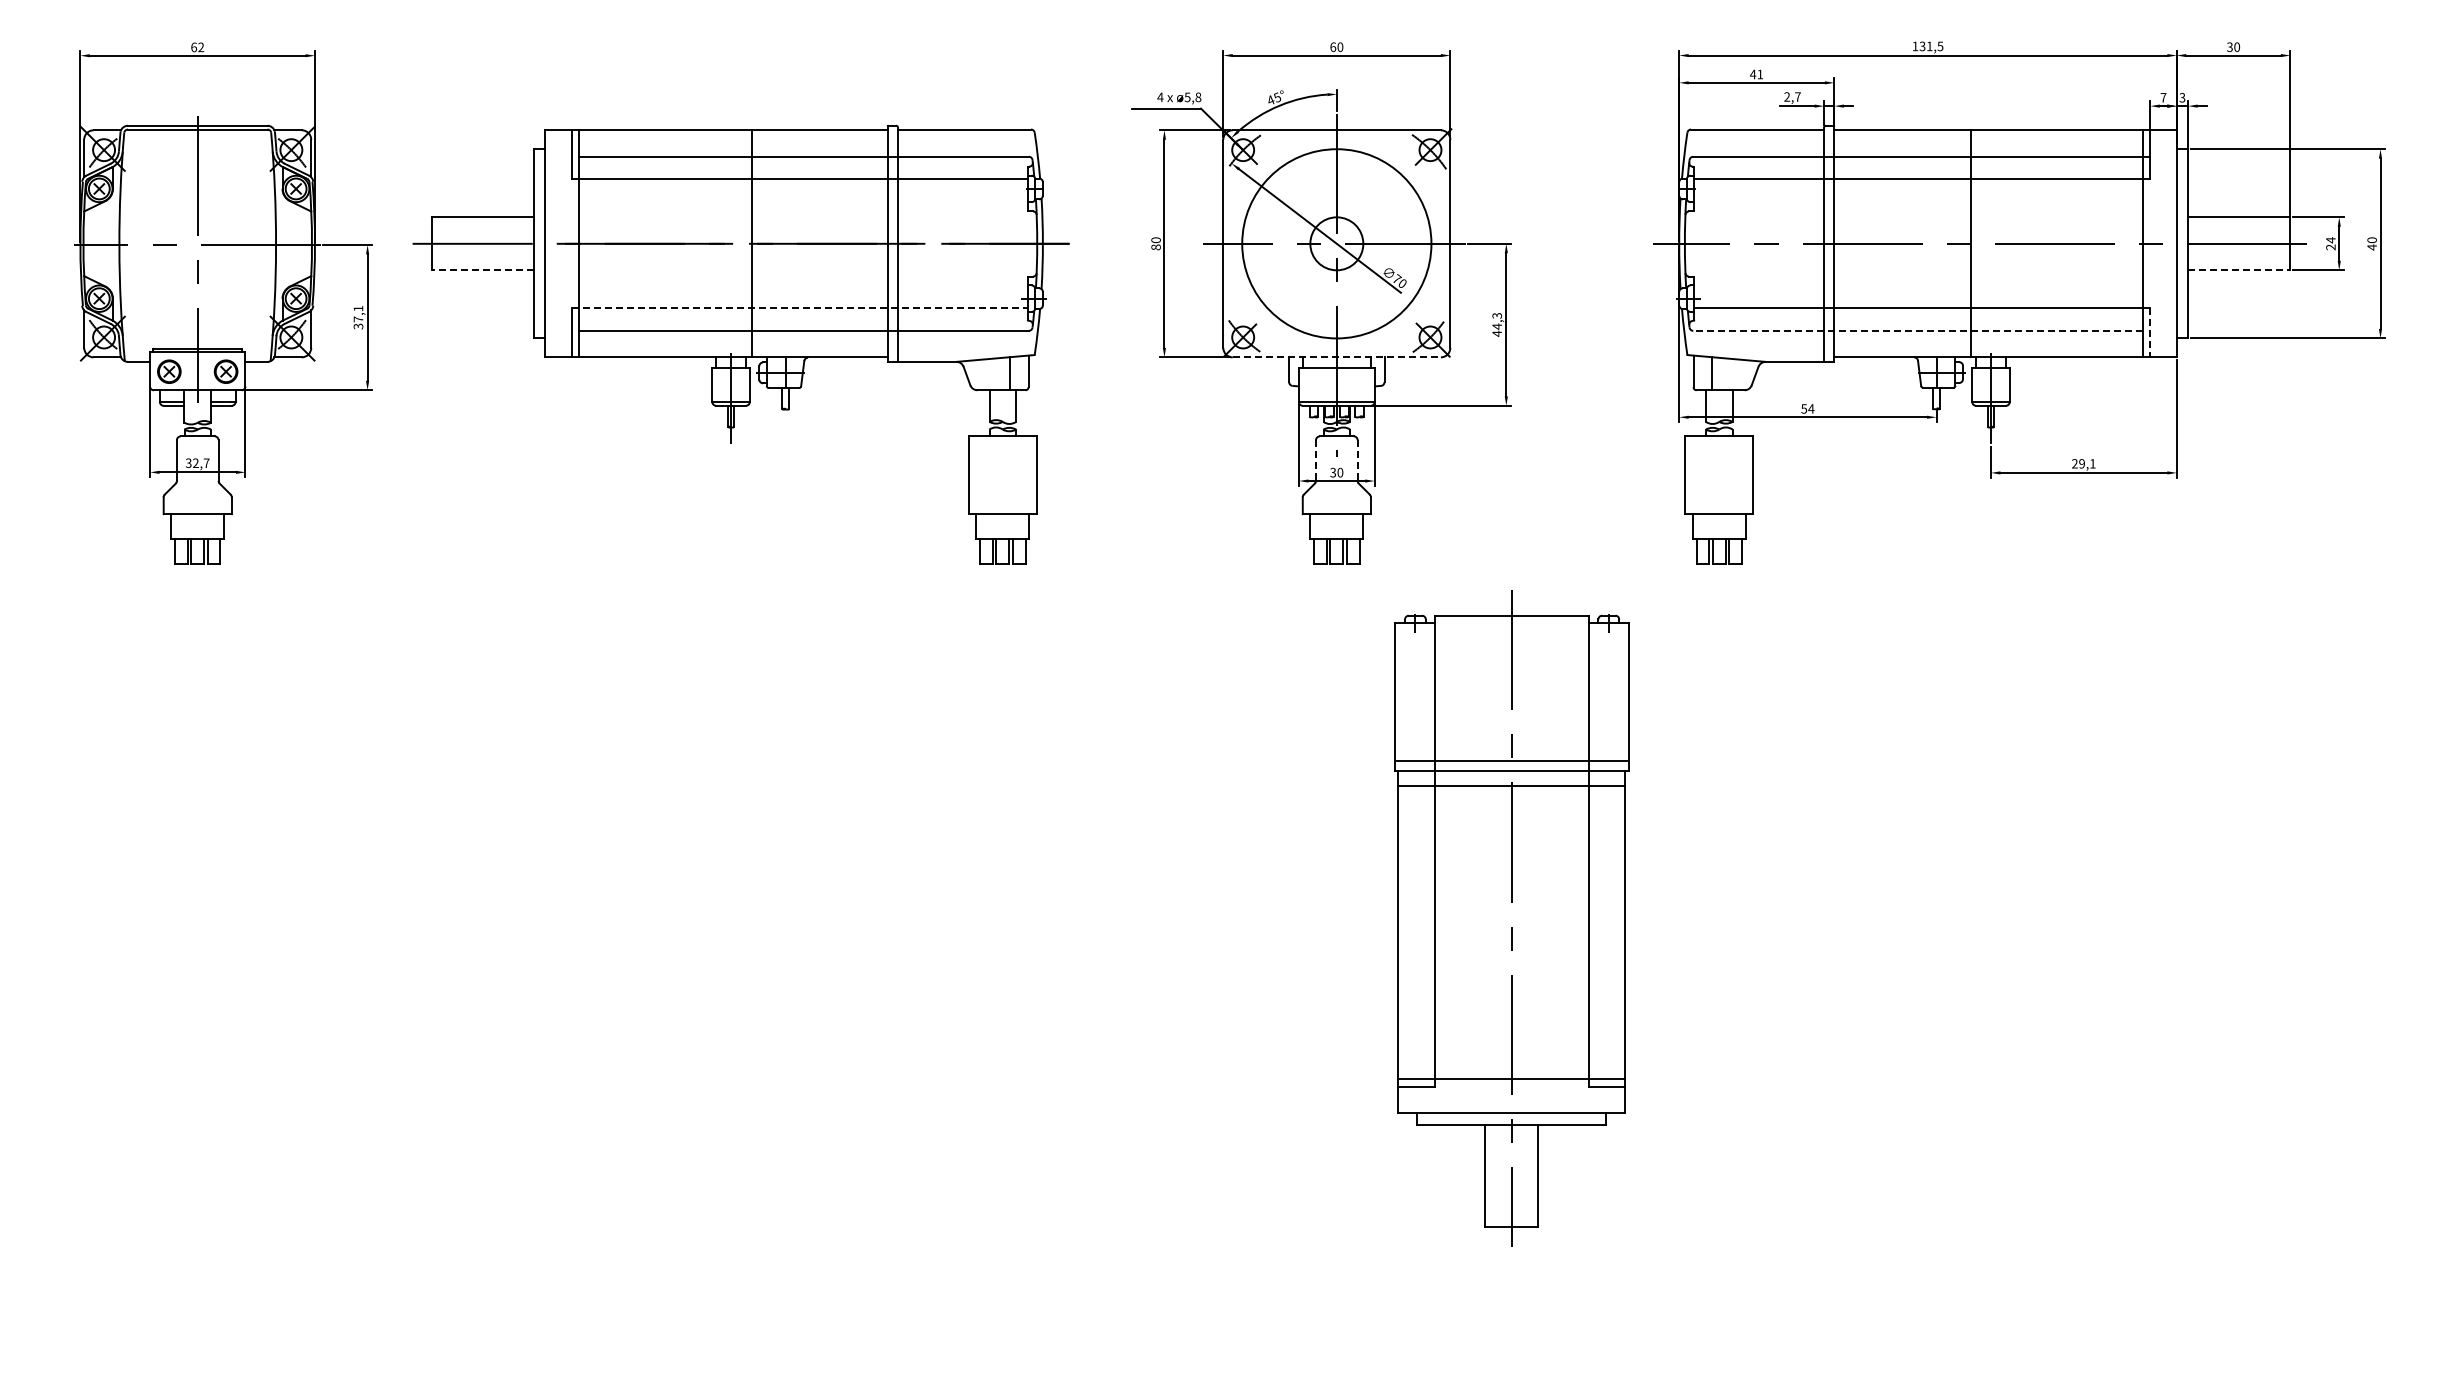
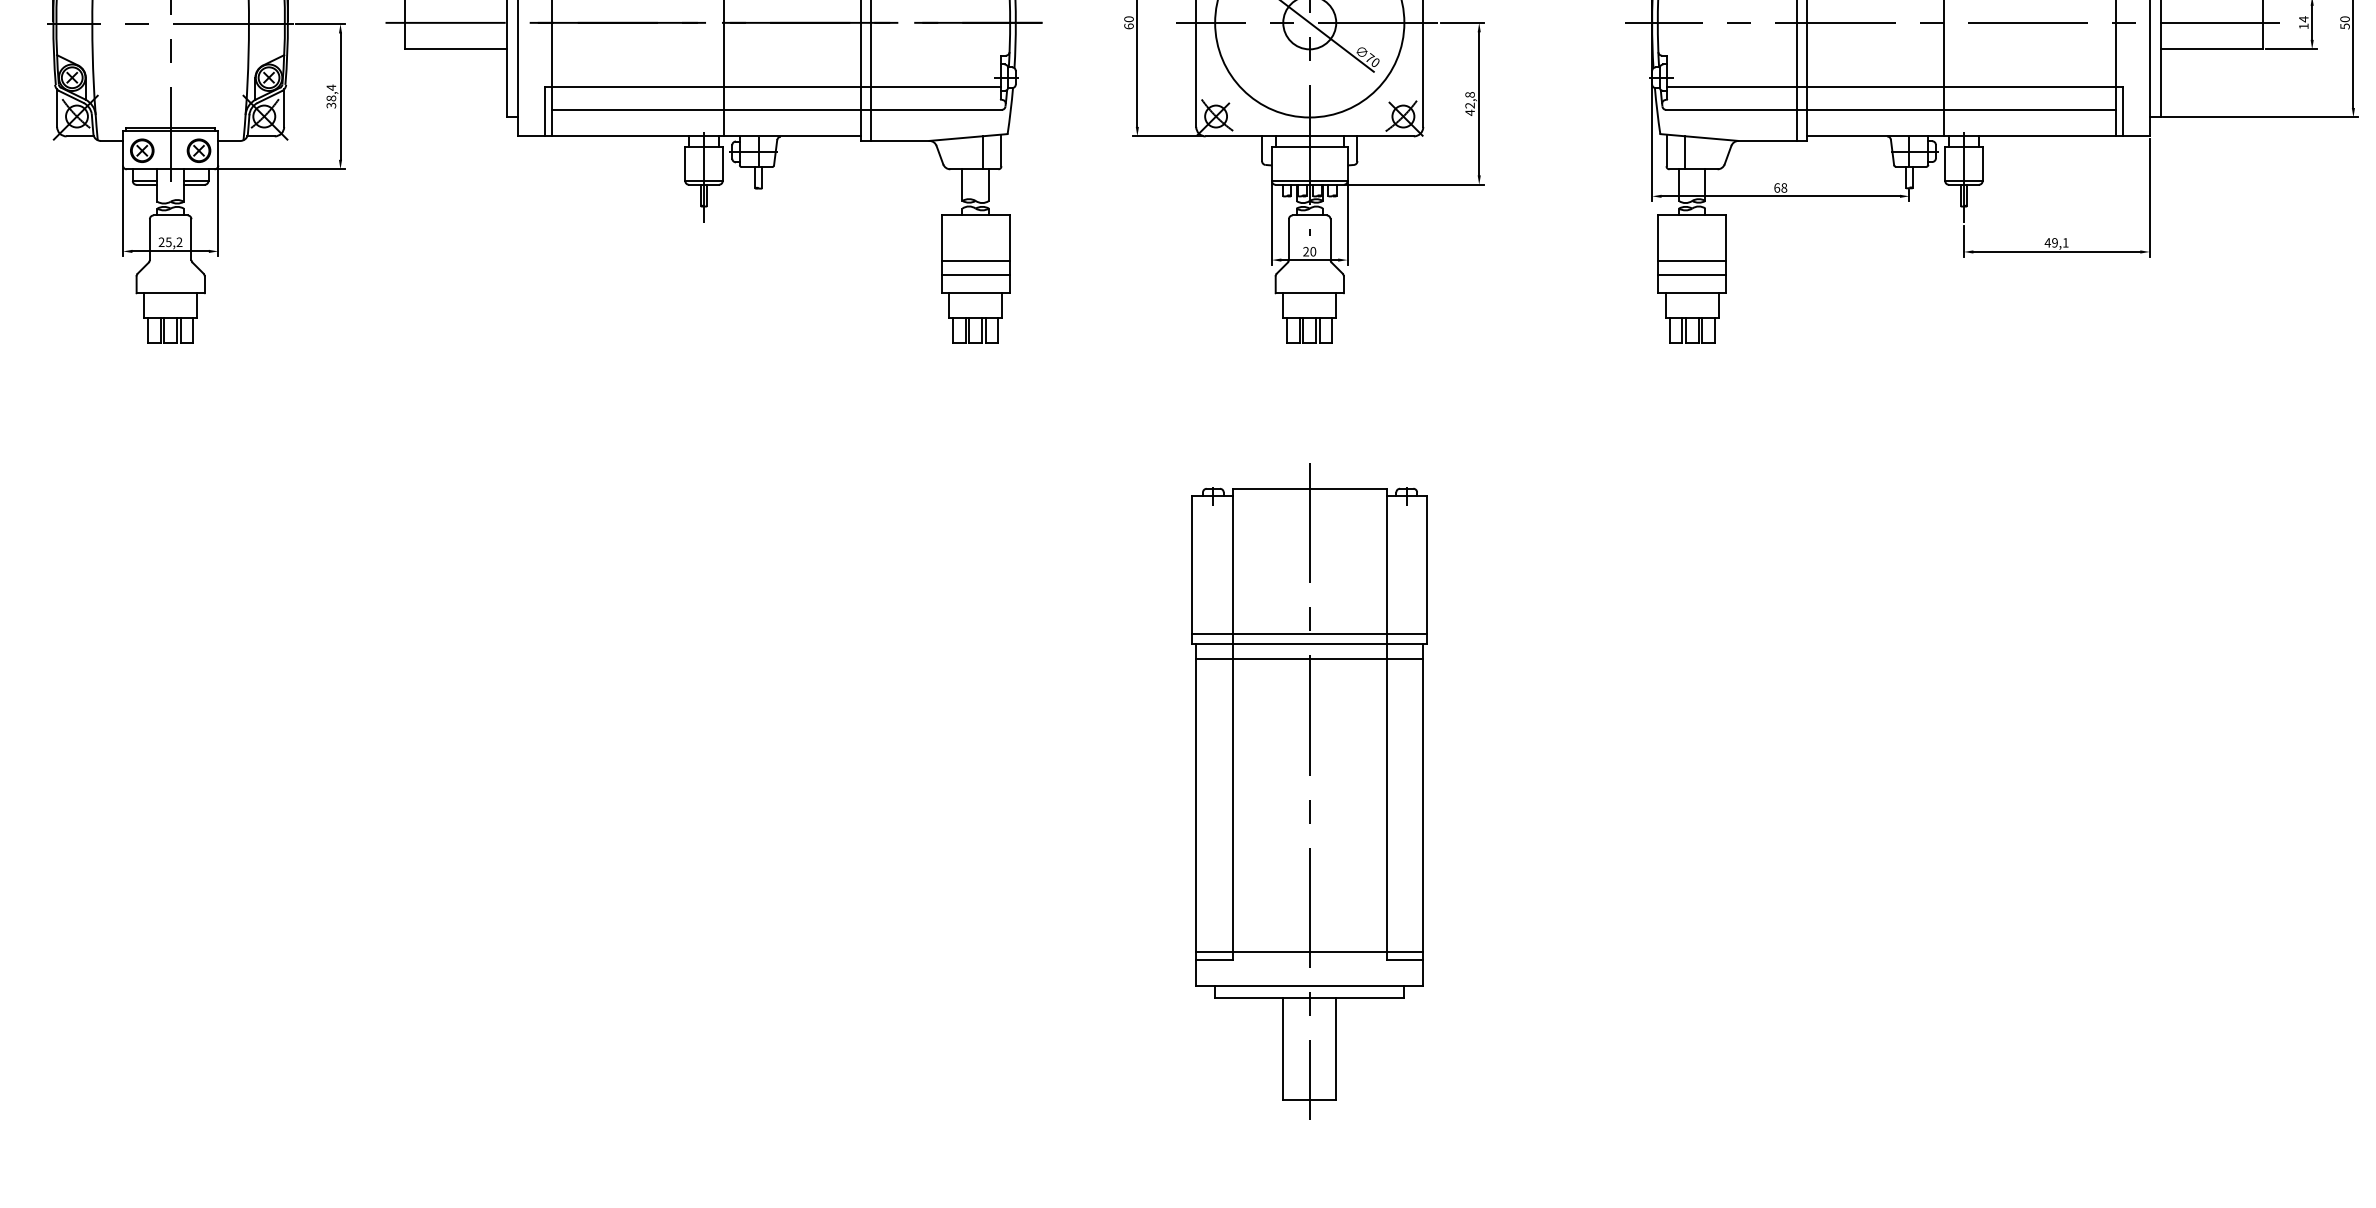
text: (1155, 247) -> (1128, 26), 80 -> 60
text: (2330, 247) -> (2303, 26), 24 -> 14
text: (2371, 247) -> (2344, 26), 40 -> 50
line: (482, 270) -> (455, 49), dashed -> solid
line: (2239, 270) -> (2212, 49), dashed -> solid
line: (800, 308) -> (773, 87), dashed -> solid
text: (358, 313) -> (331, 92), 37,1 -> 38,4
text: (1496, 320) -> (1469, 99), 44,3 -> 42,8
line: (1918, 330) -> (1891, 109), dashed -> solid
line: (2150, 332) -> (2123, 111), dashed -> solid
line: (1337, 357) -> (1310, 136), dashed -> solid
text: (1807, 408) -> (1780, 187), 54 -> 68
line: (1316, 461) -> (1289, 240), dashed -> solid
line: (1357, 461) -> (1330, 240), dashed -> solid
text: (197, 463) -> (170, 242), 32,7 -> 25,2
text: (2074, 463) -> (2047, 242), 29,1 -> 49,1
text: (1333, 473) -> (1306, 252), 30 -> 20
line: (1002, 482) -> (975, 261), added
line: (1719, 482) -> (1692, 261), added
line: (1002, 496) -> (975, 275), added
line: (1719, 496) -> (1692, 275), added
part: (1511, 918) -> (1309, 791), moved

